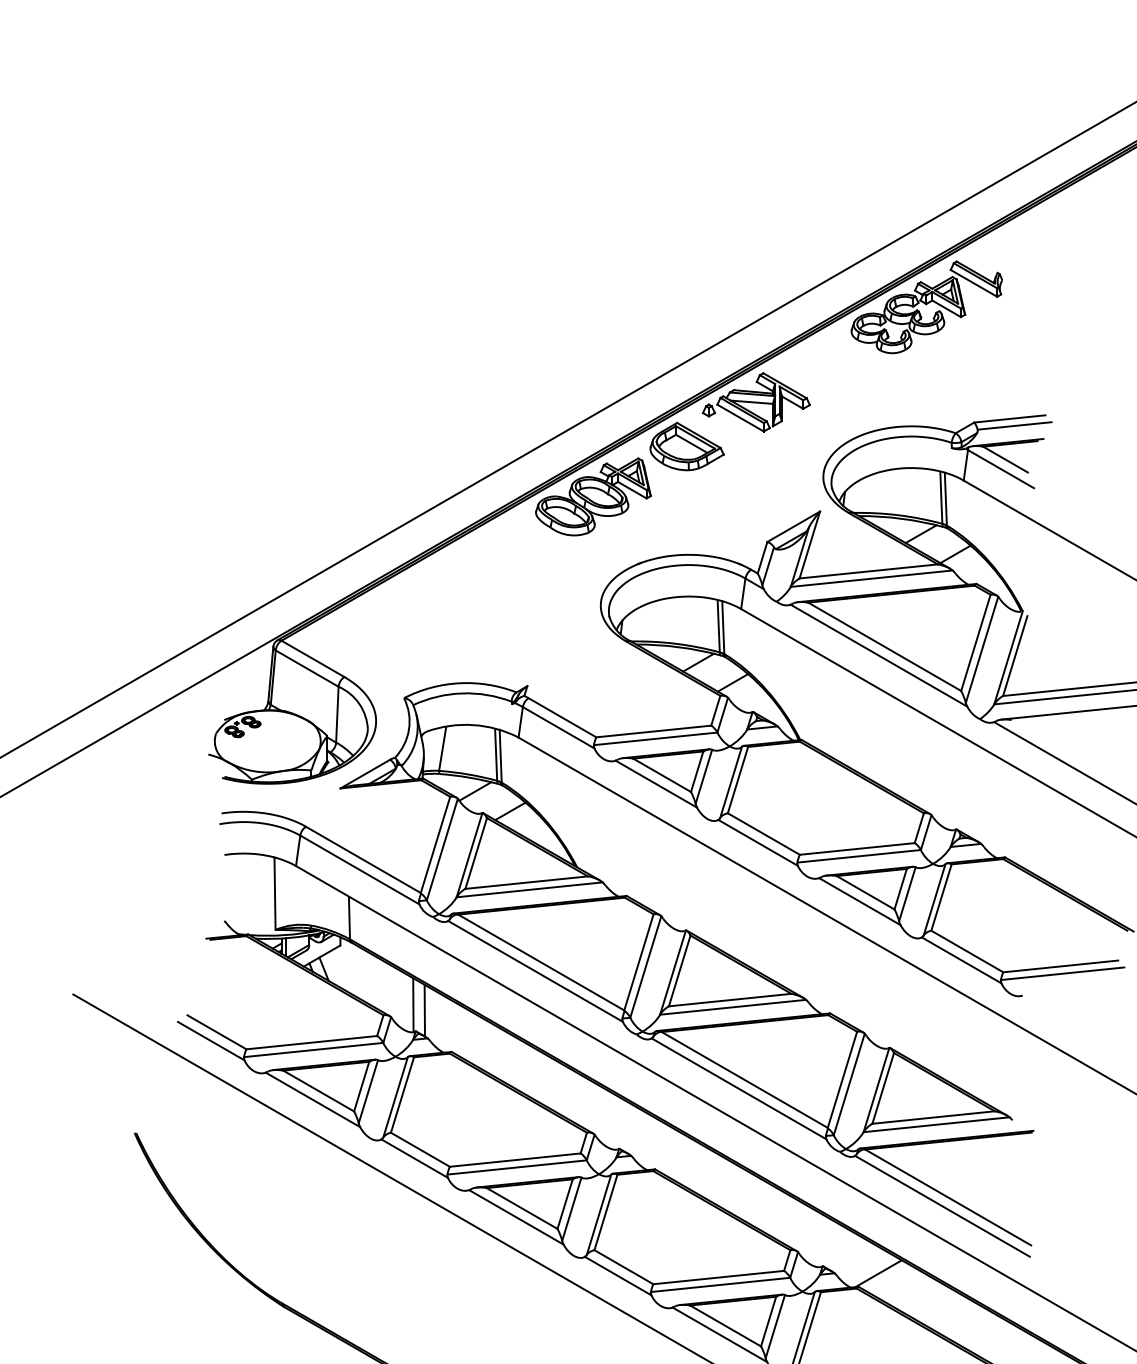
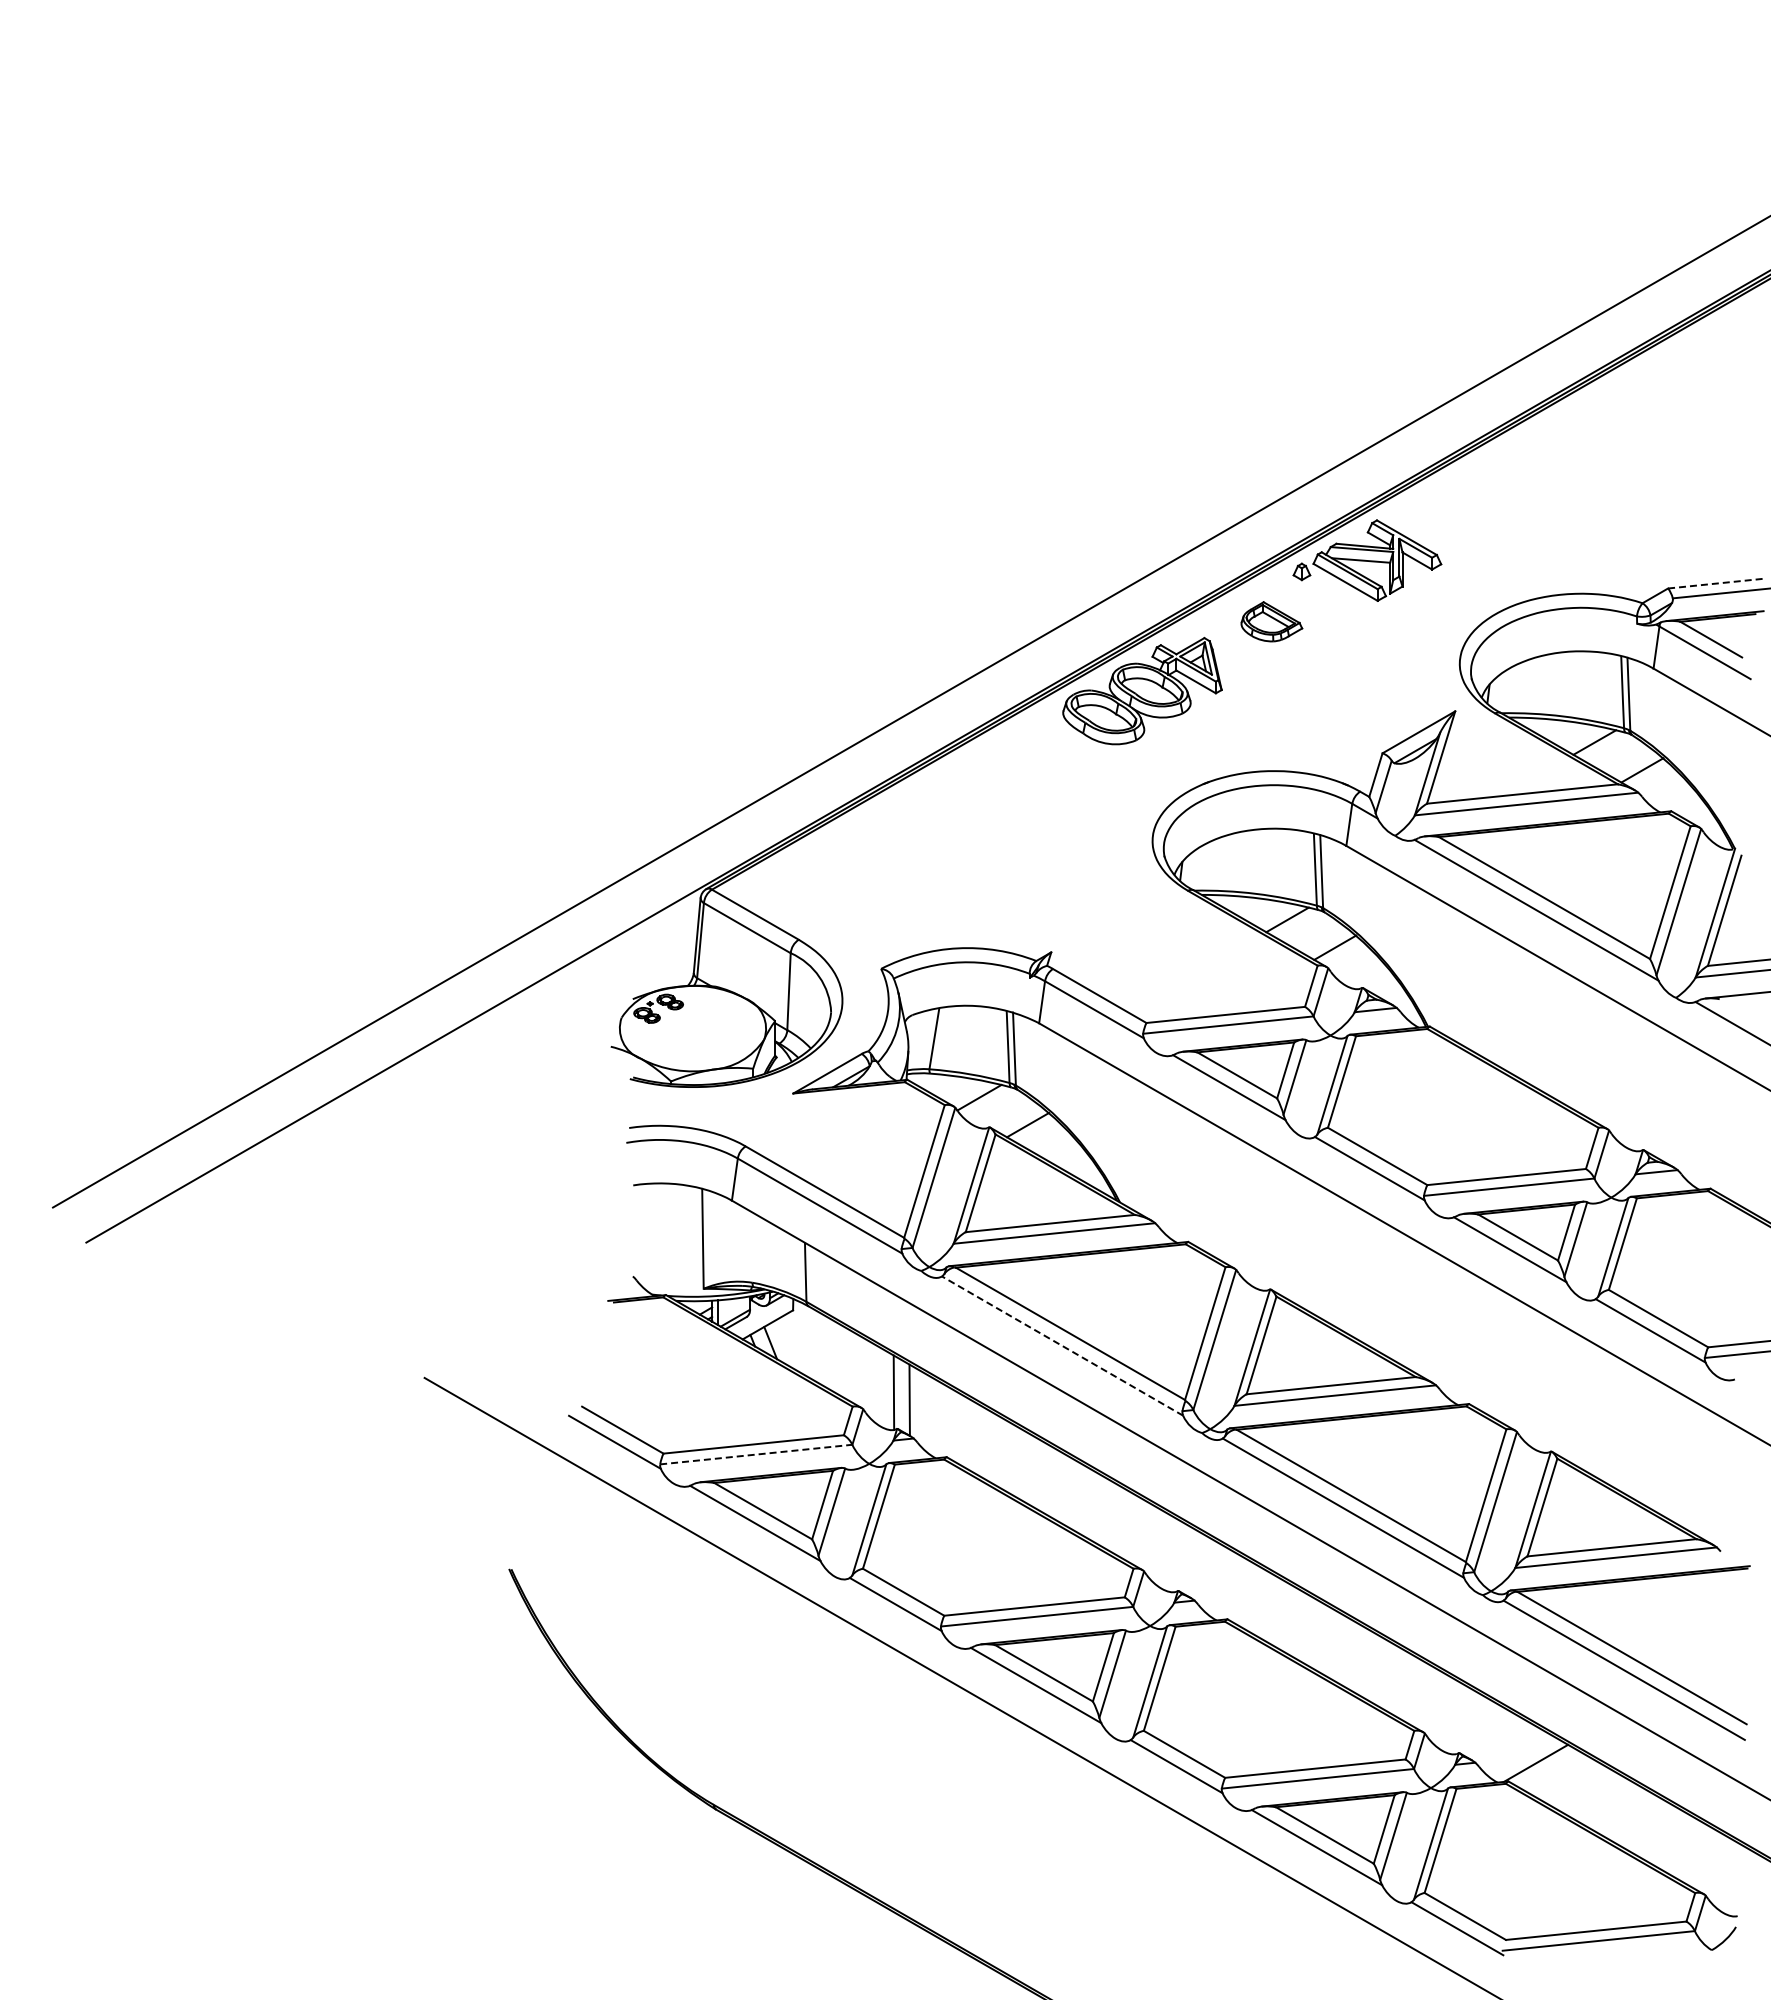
part: (926, 307) -> (1602, 429), removed
line: (1010, 418) -> (1717, 583), solid -> dashed
part: (686, 446) -> (1271, 621), size x0.6
line: (535, 970) -> (1062, 1345), solid -> dashed
line: (313, 1049) -> (756, 1454), solid -> dashed

